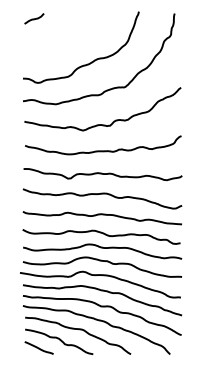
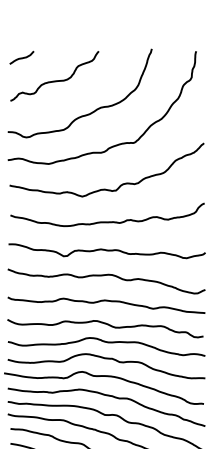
curve: (61, 36) -> (55, 79), added

